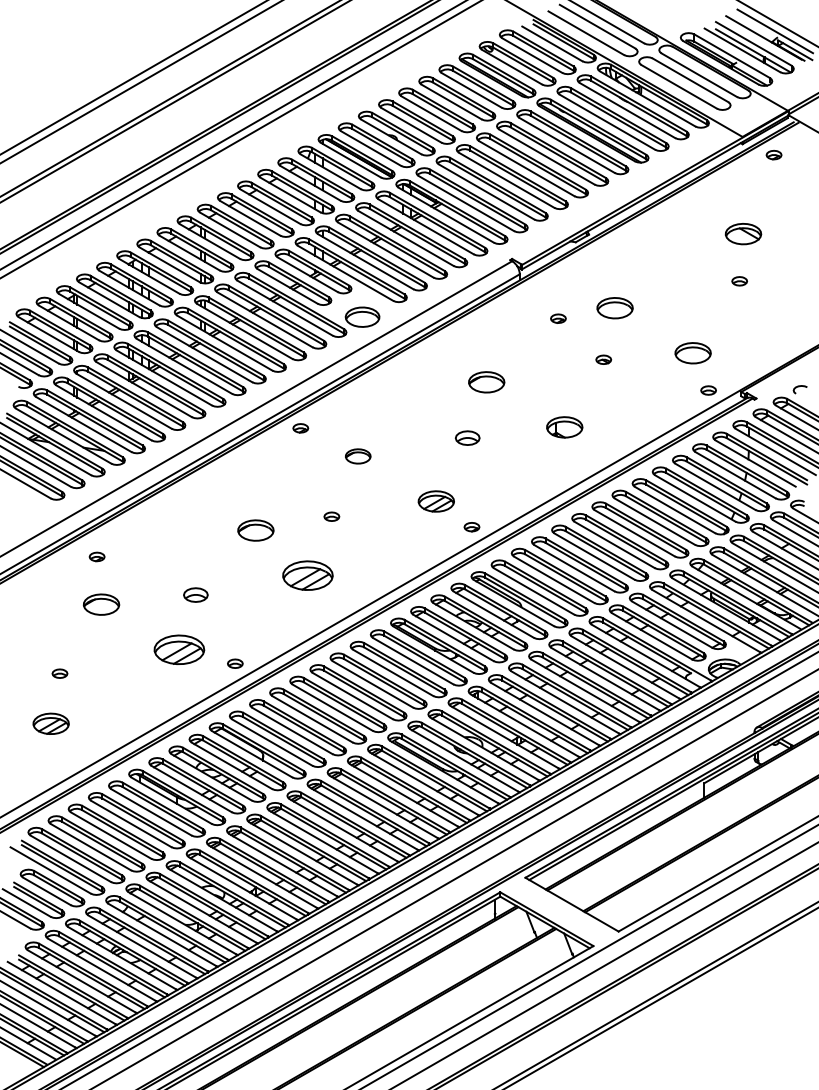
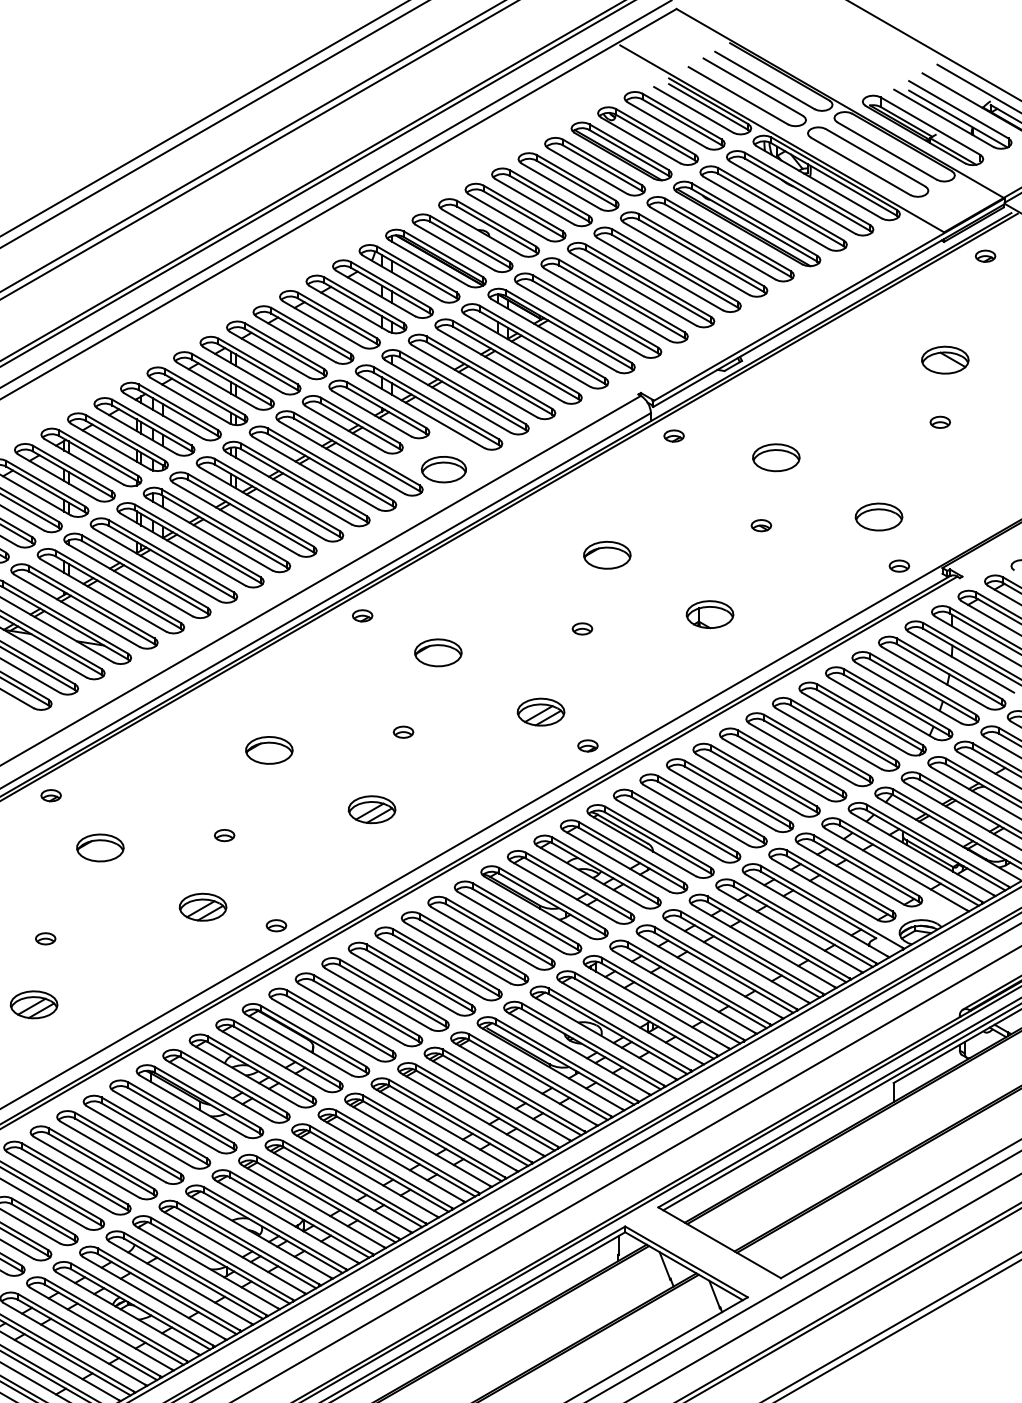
part: (558, 318) -> (674, 435), moved
part: (467, 438) -> (582, 629), size x0.62
part: (357, 456) -> (437, 652), size x1.43
part: (255, 530) -> (268, 750), moved
part: (96, 556) -> (50, 795), moved
part: (307, 575) -> (371, 809), size x0.71
part: (195, 595) -> (224, 835), size x0.62
part: (179, 649) -> (202, 906), size x0.71

